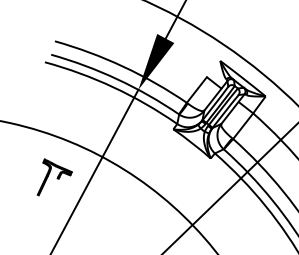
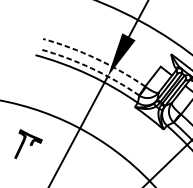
arc: (123, 66) -> (96, 58), solid -> dashed
arc: (117, 79) -> (91, 68), solid -> dashed
part: (54, 177) -> (28, 144), moved

